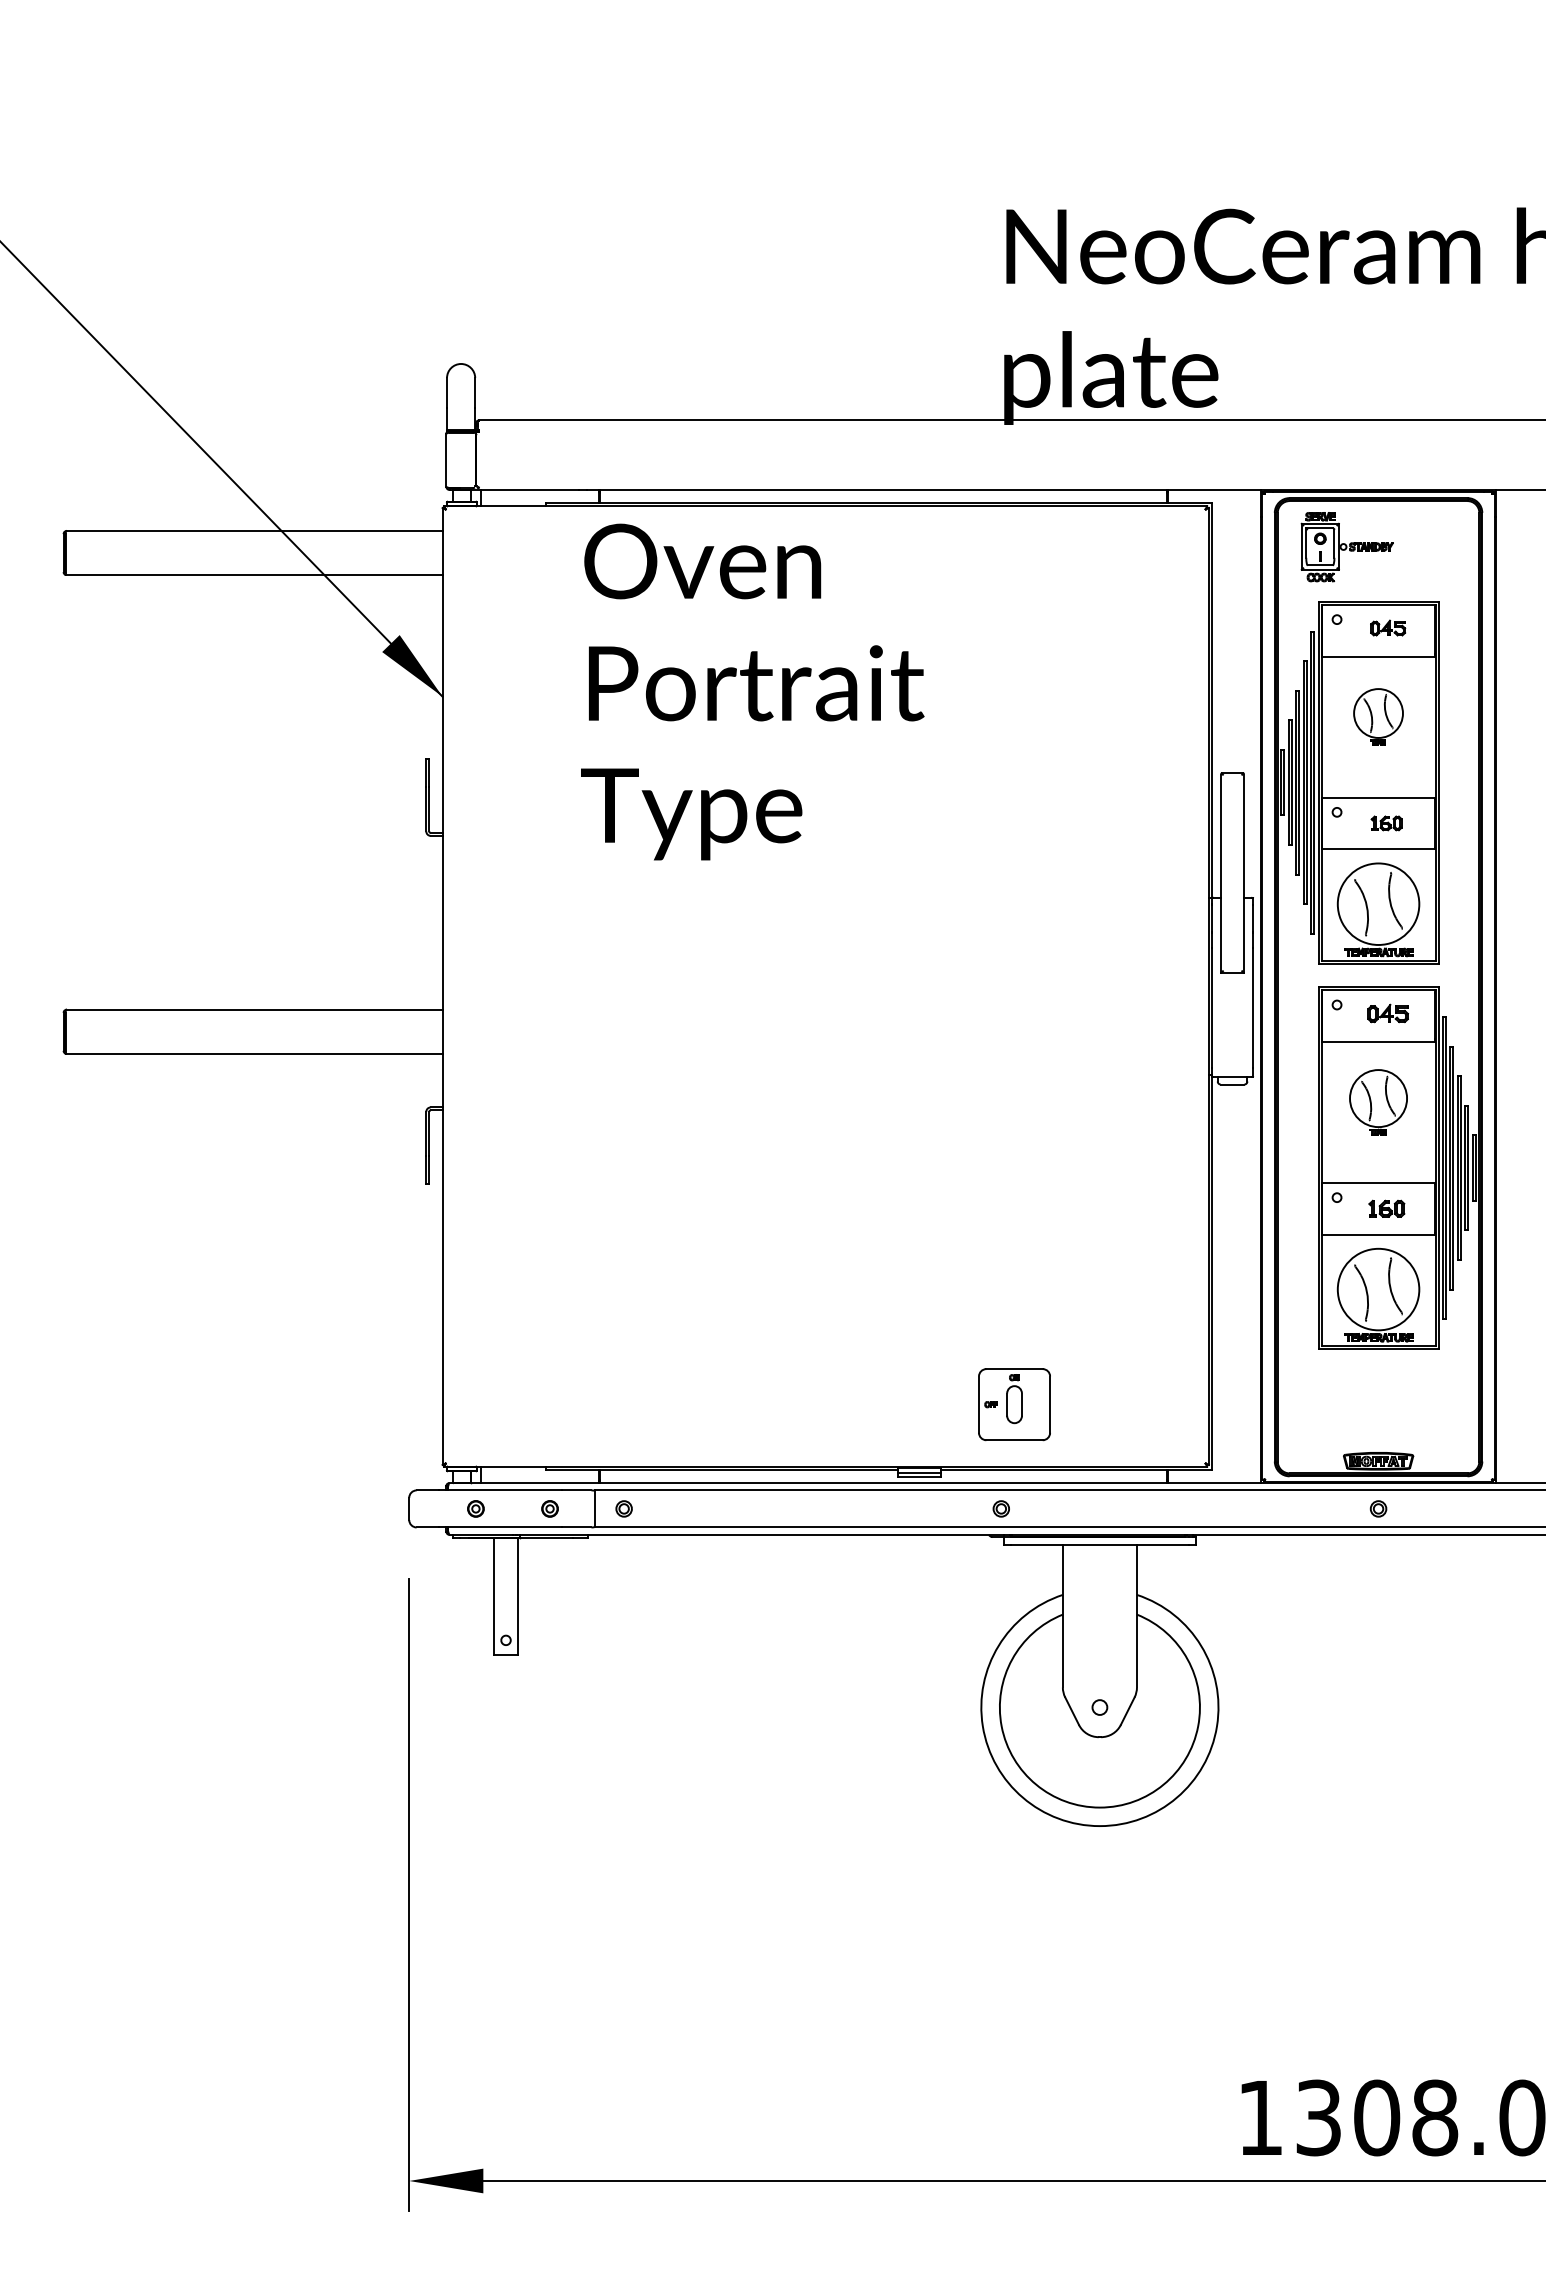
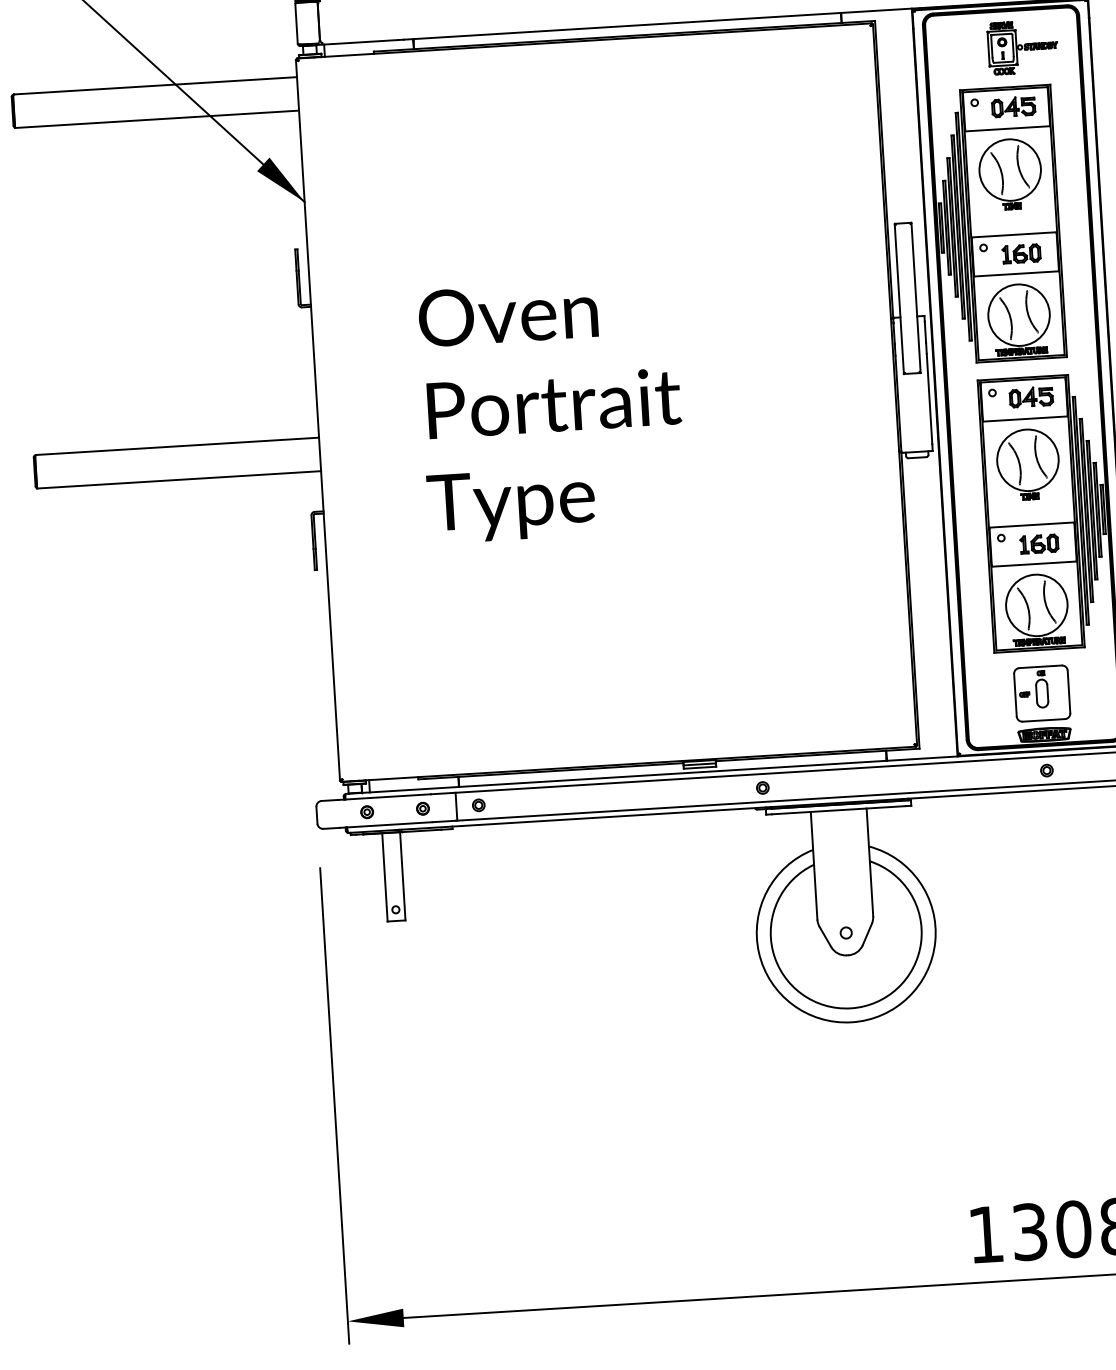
part: (1346, 547) -> (1022, 47), moved
part: (1387, 627) -> (1013, 106), size x1.67
text: (752, 691) -> (551, 409), moved
part: (1378, 716) -> (1010, 173), size x1.67
part: (1386, 823) -> (1021, 254), size x1.67
part: (1387, 1013) -> (1030, 397), size x1.43
part: (1378, 1102) -> (1028, 464), size x1.43
part: (1386, 1208) -> (1039, 543), size x1.43
part: (1014, 1404) -> (1042, 693), moved

